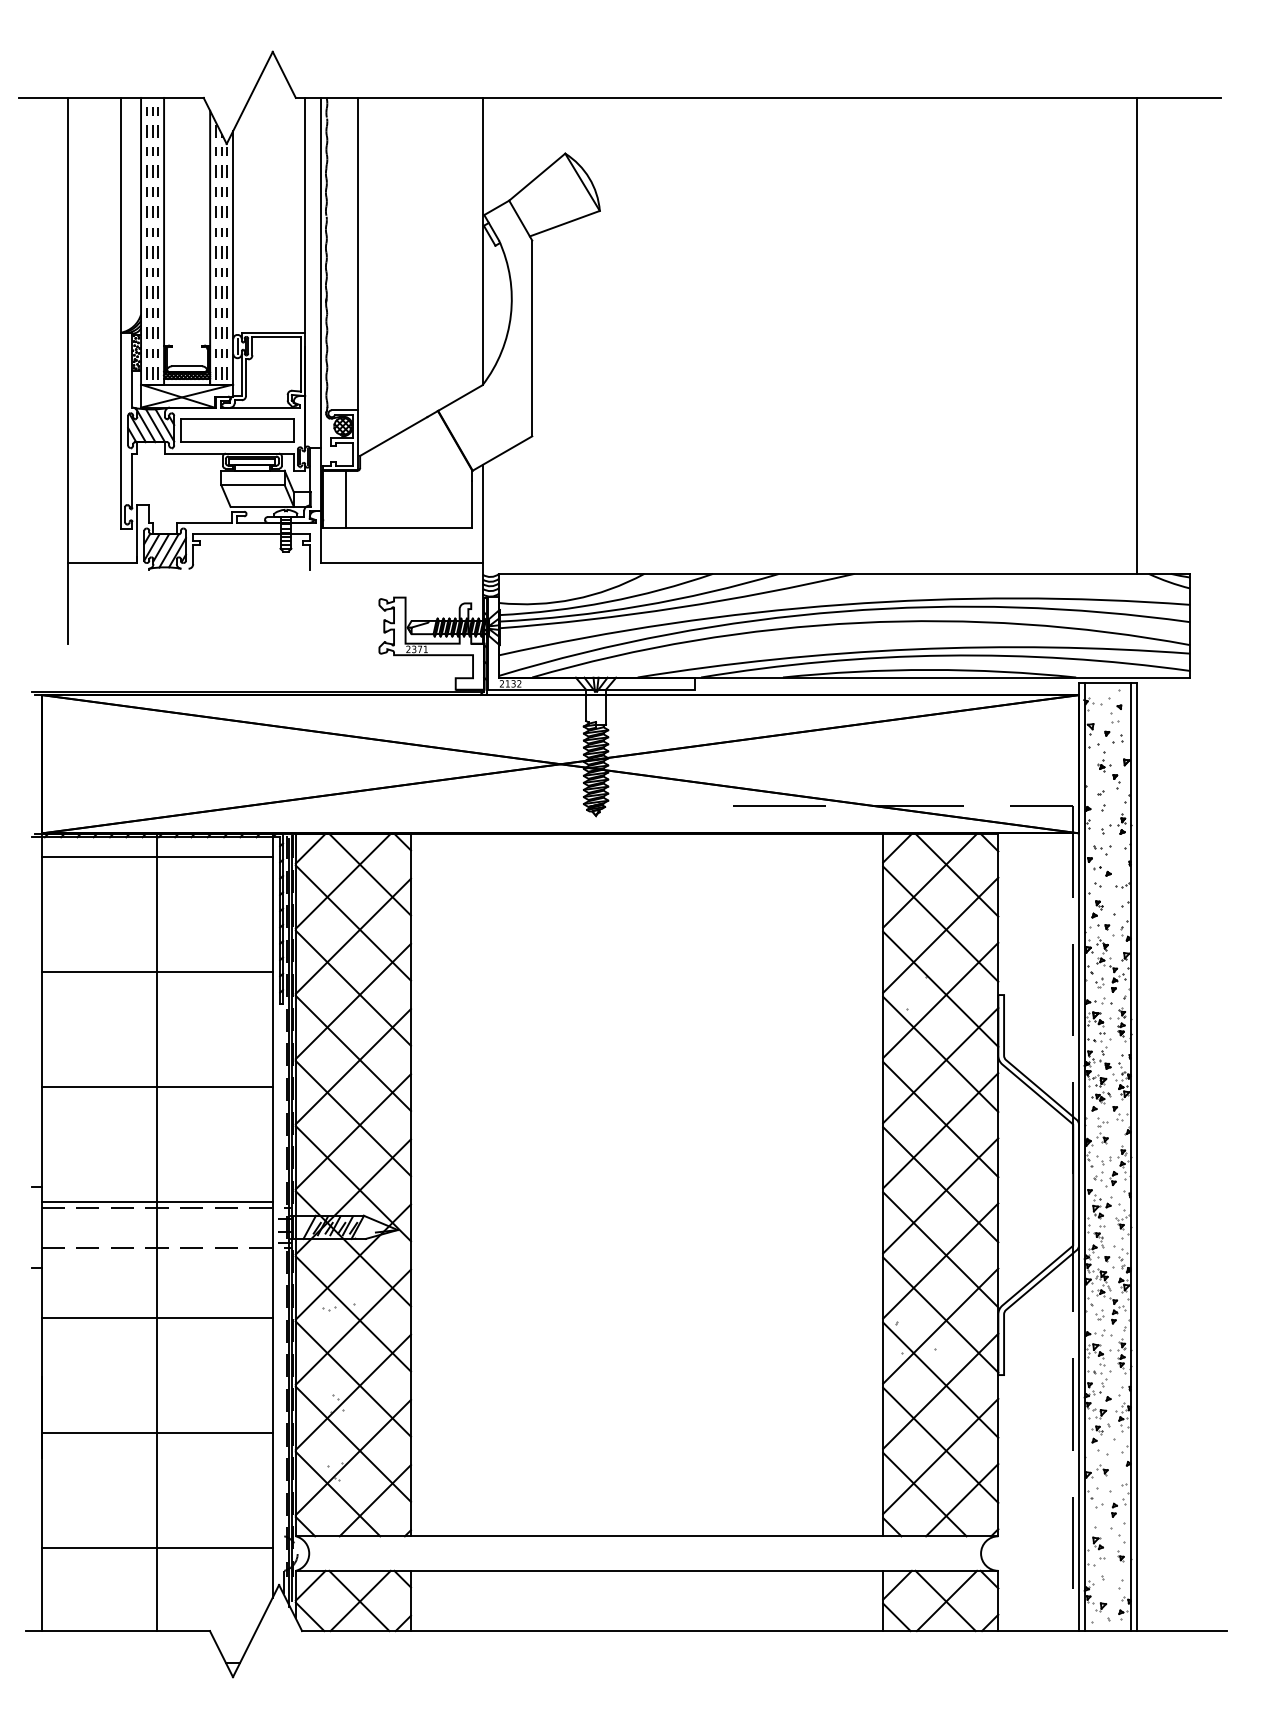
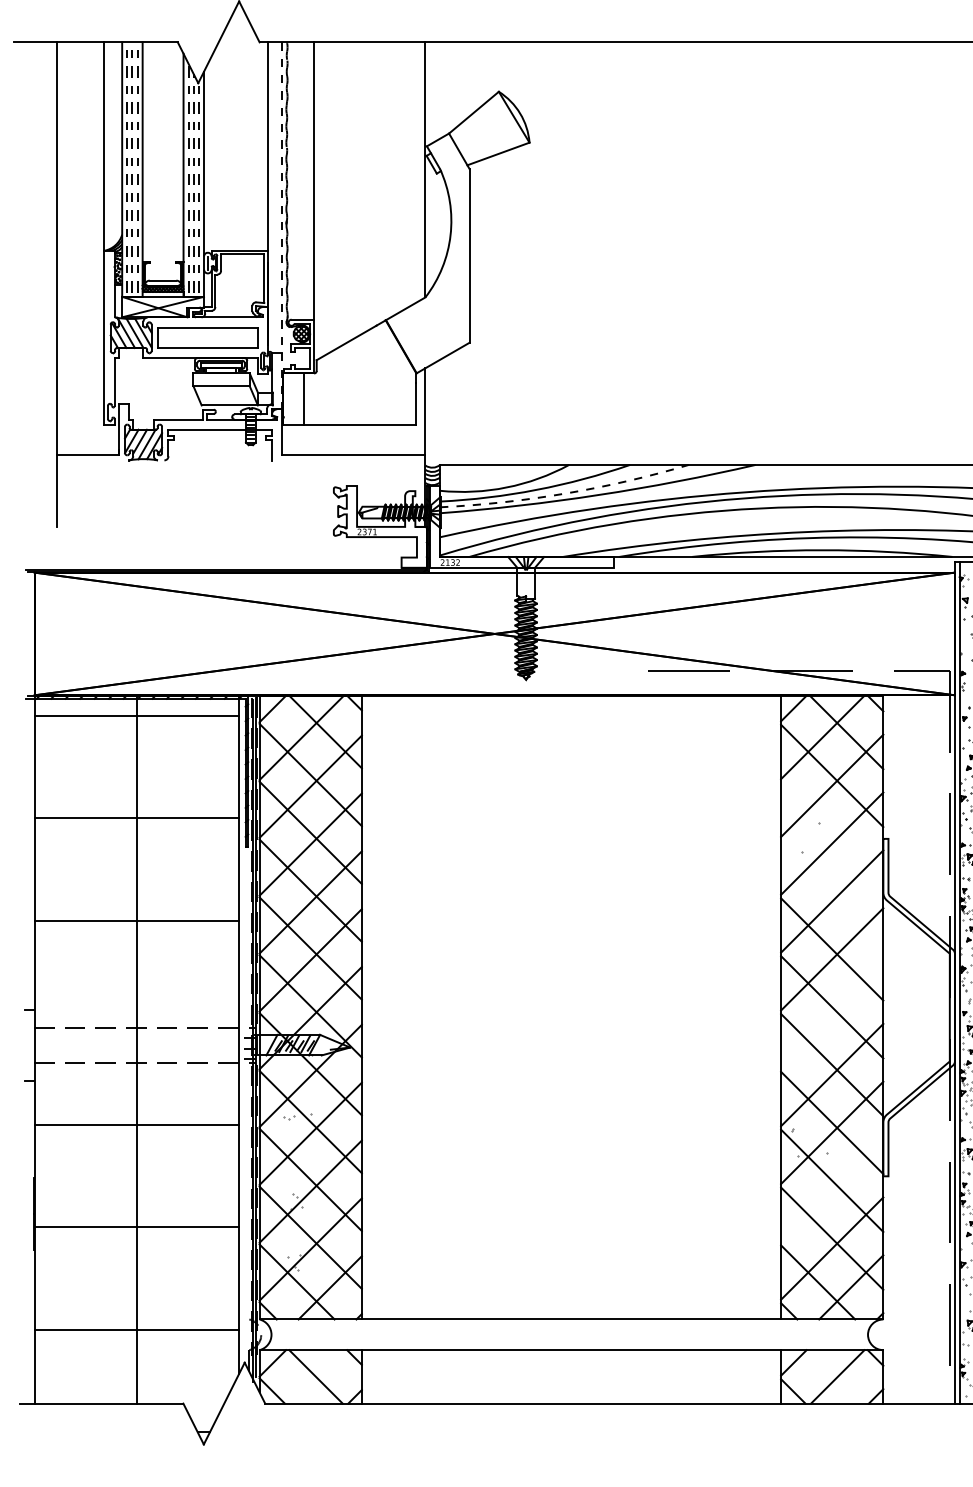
line: (321, 304) -> (282, 225), solid -> dashed
arc: (640, 606) -> (565, 493), solid -> dashed
line: (940, 988) -> (832, 833), removed
line: (940, 1054) -> (832, 891), removed
line: (940, 1195) -> (832, 1016), removed
line: (157, 1202) -> (136, 1023), removed
line: (940, 1390) -> (832, 1190), removed
line: (360, 1600) -> (317, 1376), removed
line: (945, 1600) -> (836, 1376), removed

